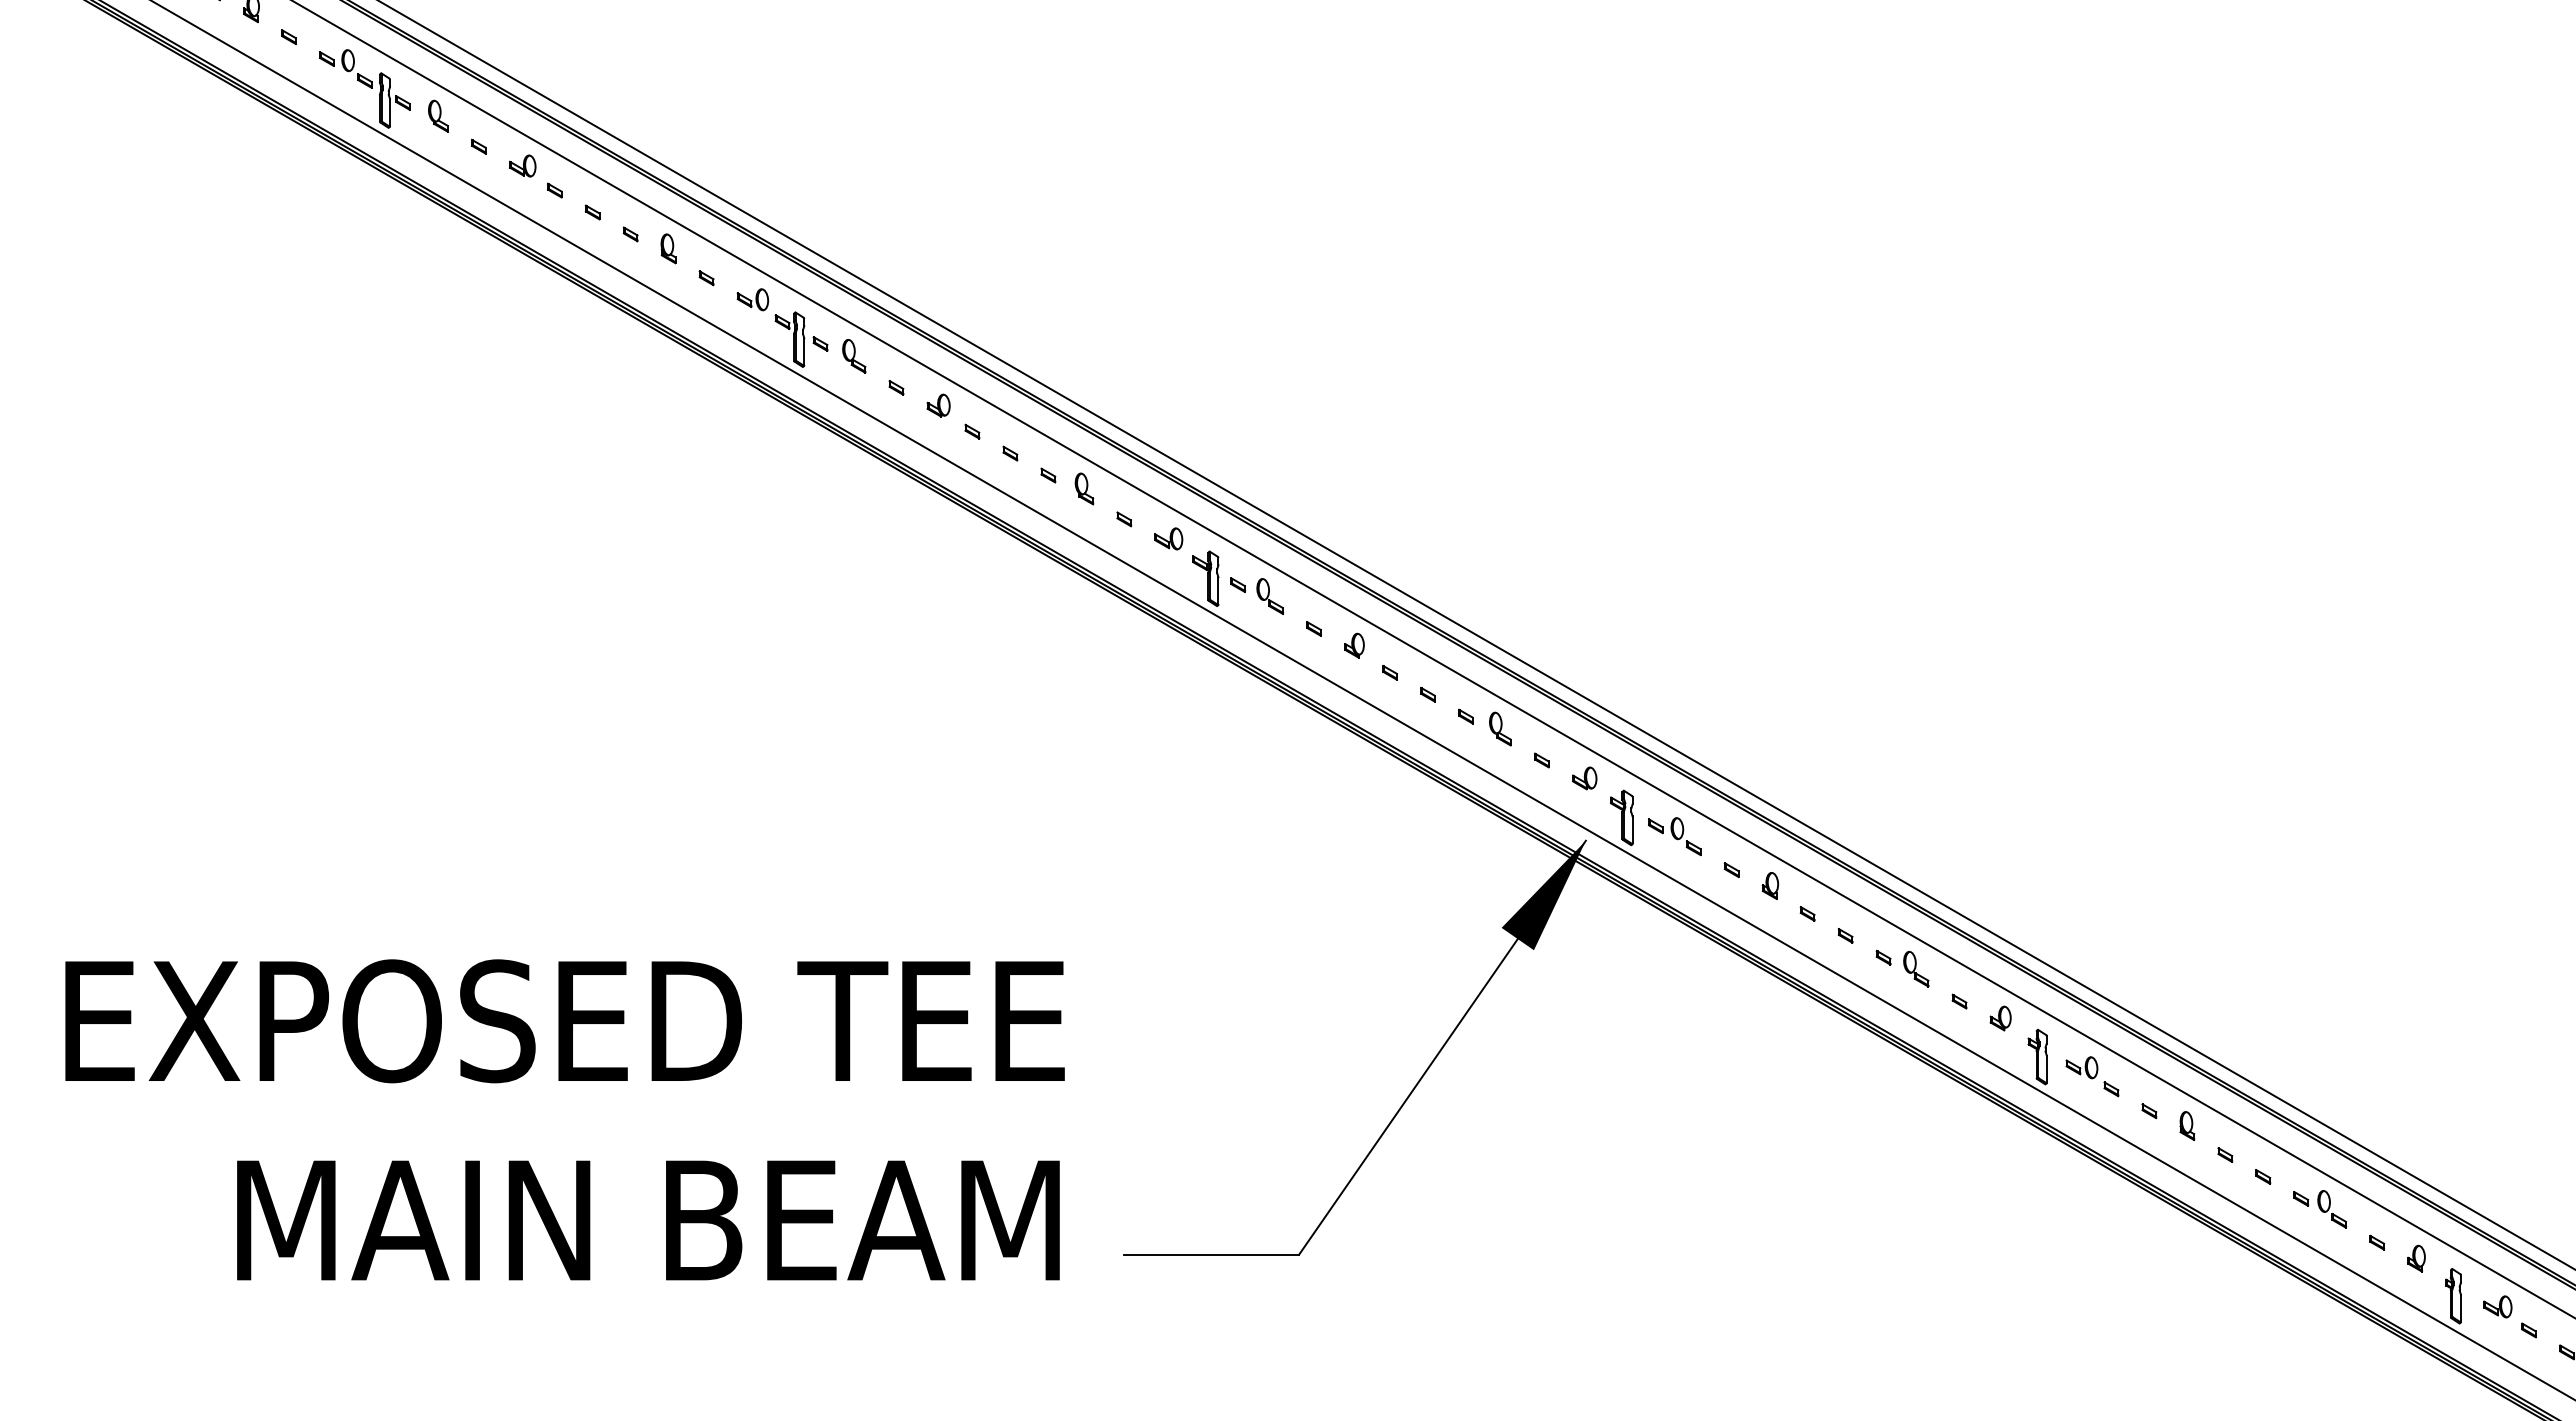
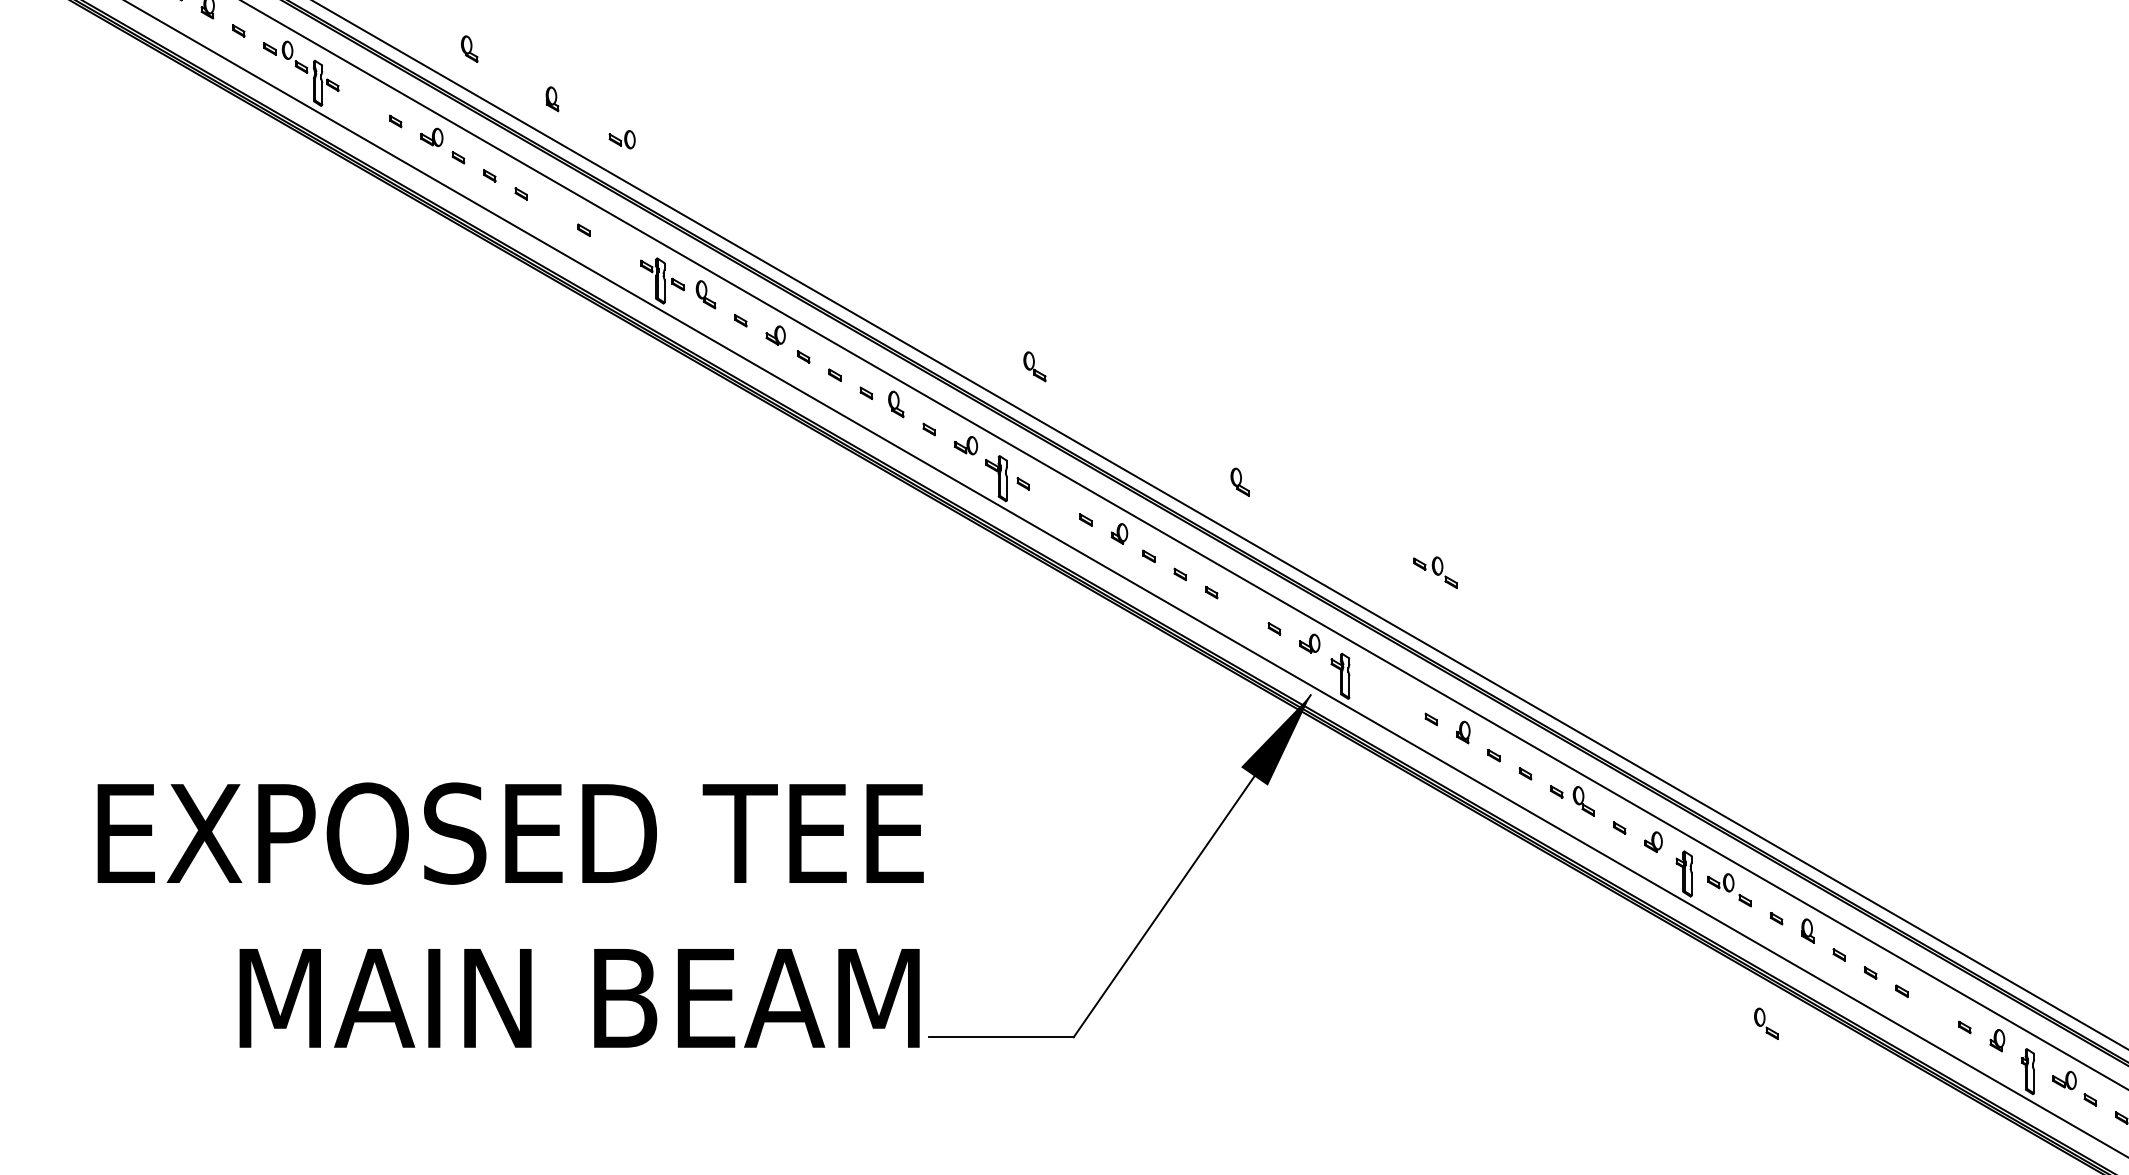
part: (438, 115) -> (469, 48), moved
part: (668, 248) -> (552, 98), moved
part: (752, 299) -> (621, 139), moved
part: (1269, 596) -> (1034, 366), moved
part: (1500, 728) -> (1240, 481), moved
part: (1674, 836) -> (1435, 572), moved
text: (564, 1119) -> (510, 914), moved
part: (2331, 1209) -> (1765, 1023), moved

